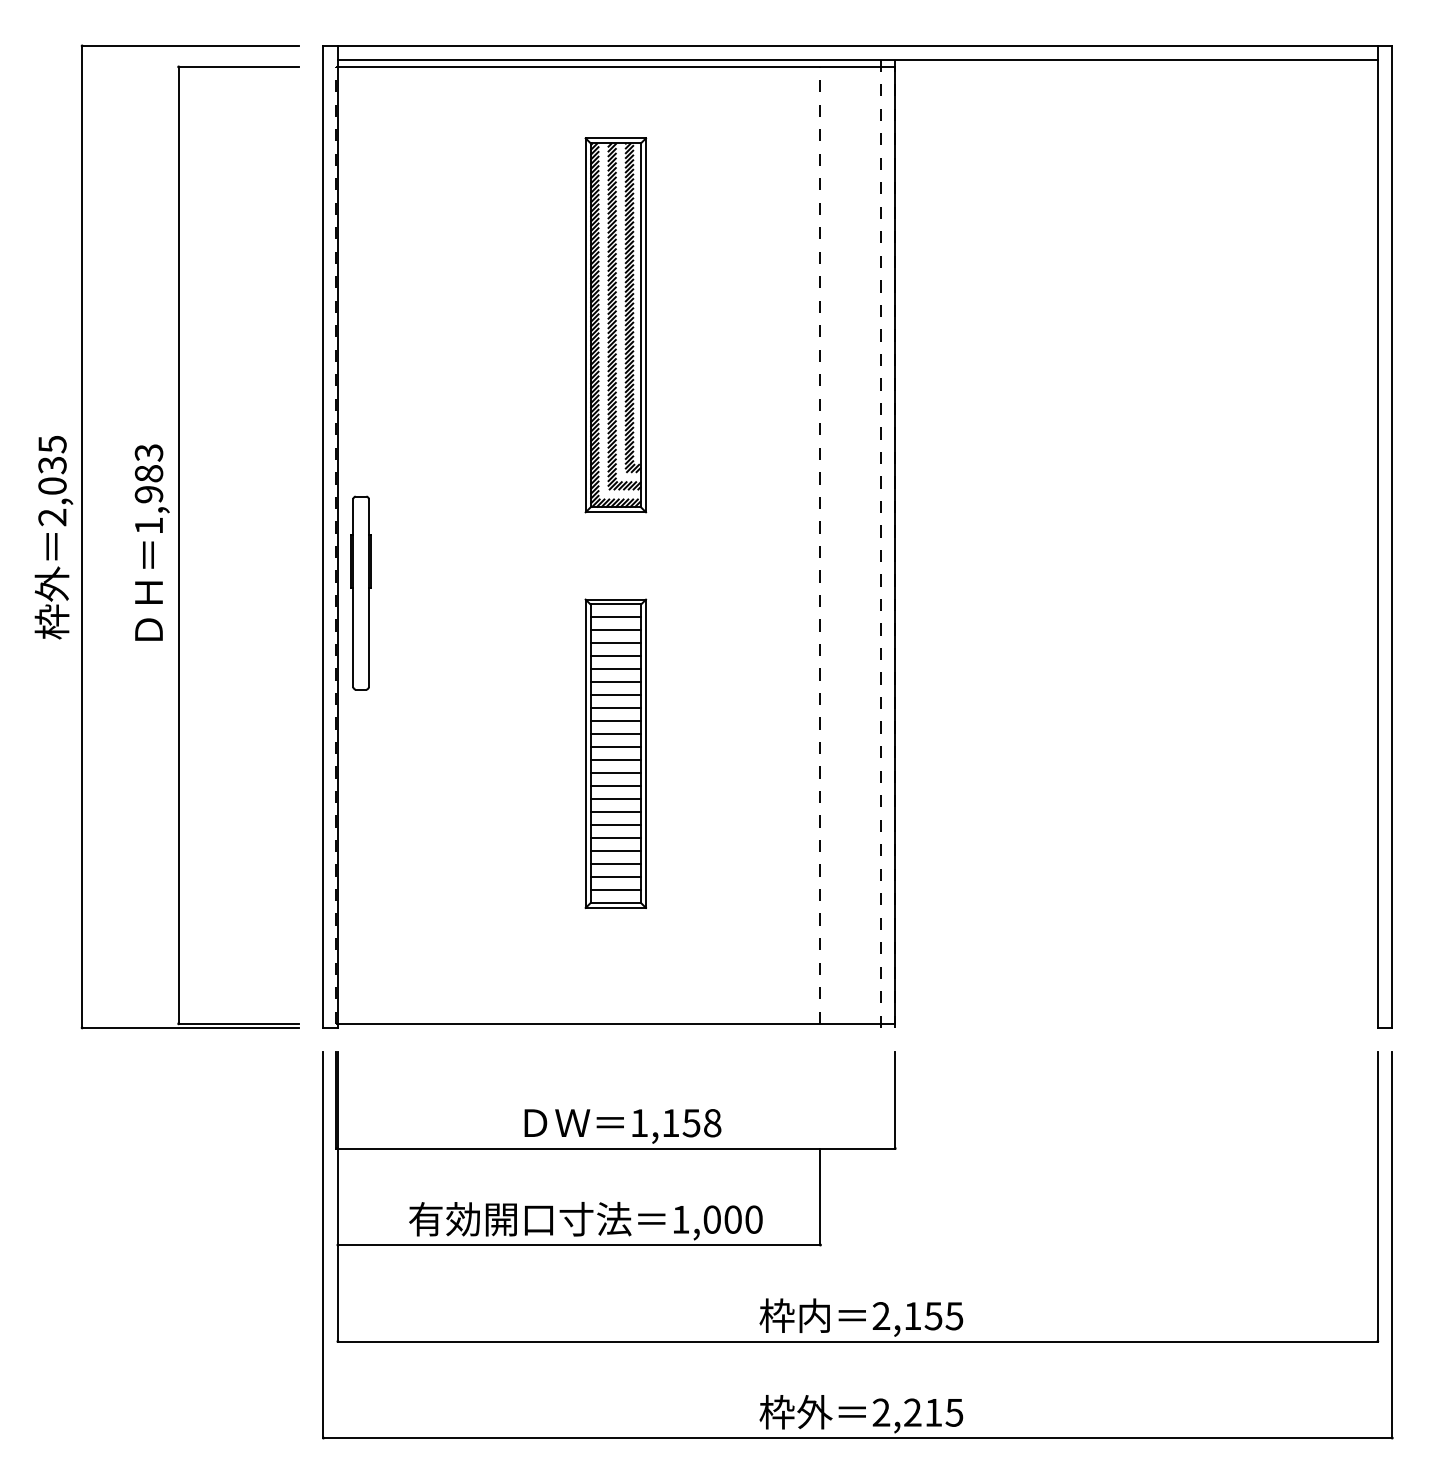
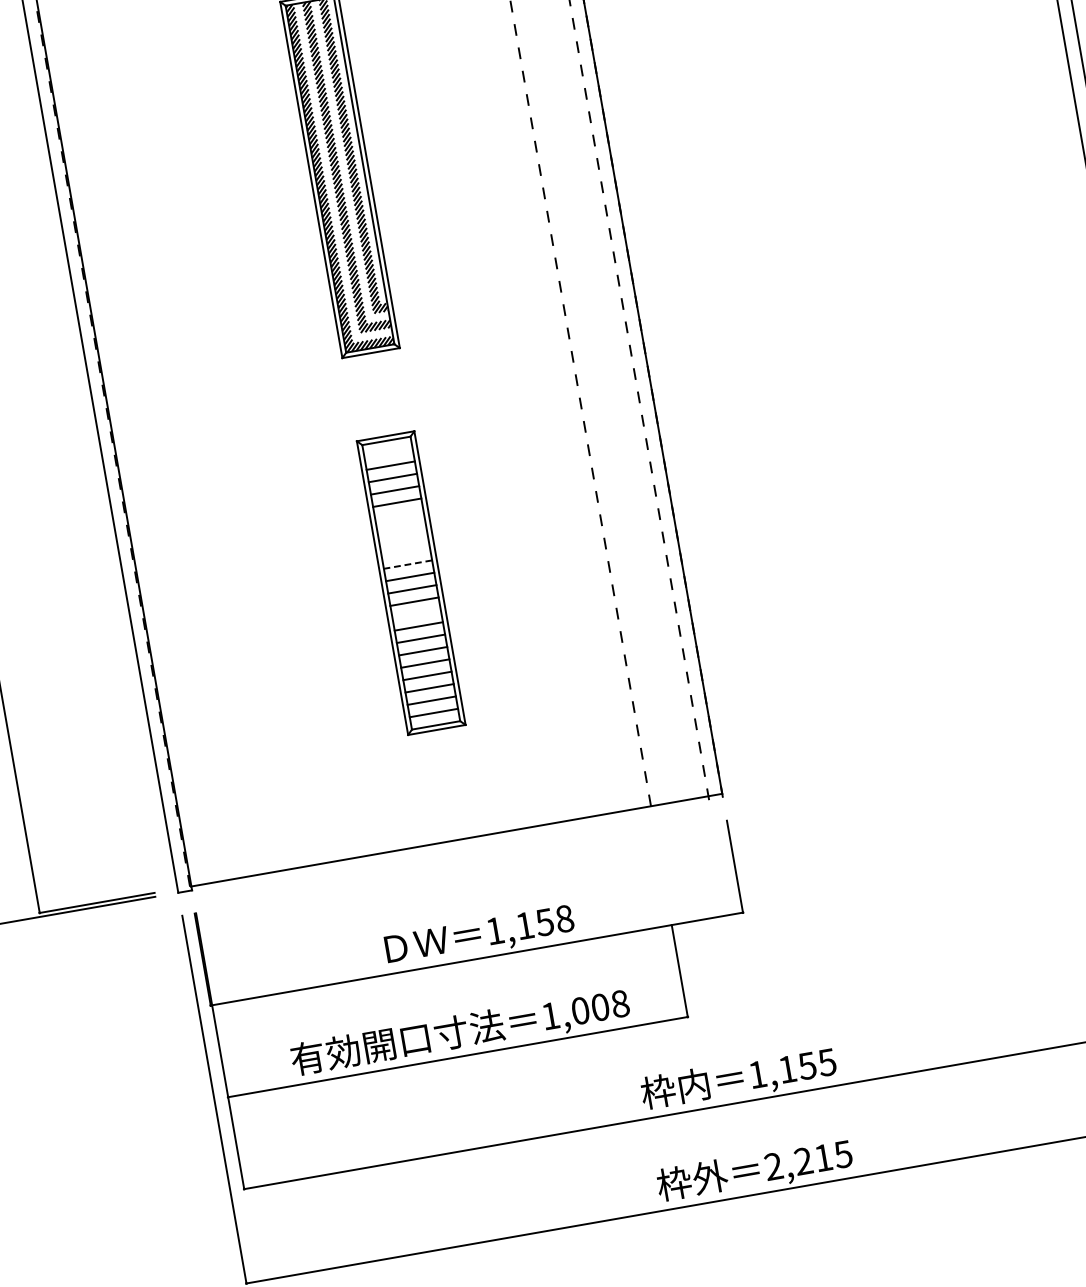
part: (360, 592) -> (141, 471), removed
line: (615, 617) -> (388, 453), removed
line: (615, 682) -> (399, 515), removed
line: (615, 695) -> (401, 527), removed
line: (615, 708) -> (403, 540), removed
line: (615, 721) -> (405, 552), removed
line: (615, 734) -> (407, 564), solid -> dashed
line: (615, 786) -> (416, 614), removed
text: (753, 1219) -> (619, 1003), 1,000 -> 1,008
text: (881, 1315) -> (757, 1073), 2,155 -> 1,155

